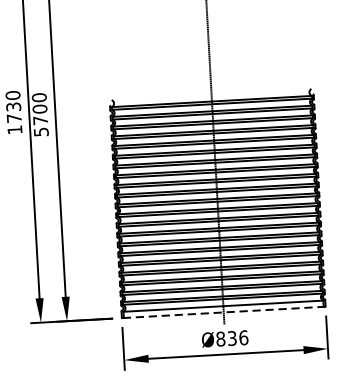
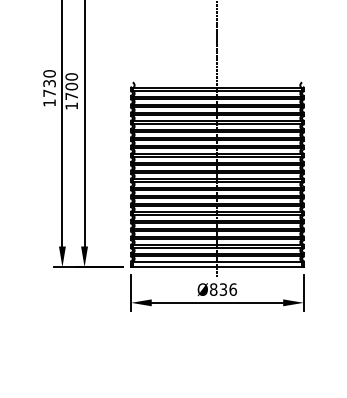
text: (40, 131) -> (71, 105), 5700 -> 1700
line: (222, 312) -> (216, 267), dashed -> solid

